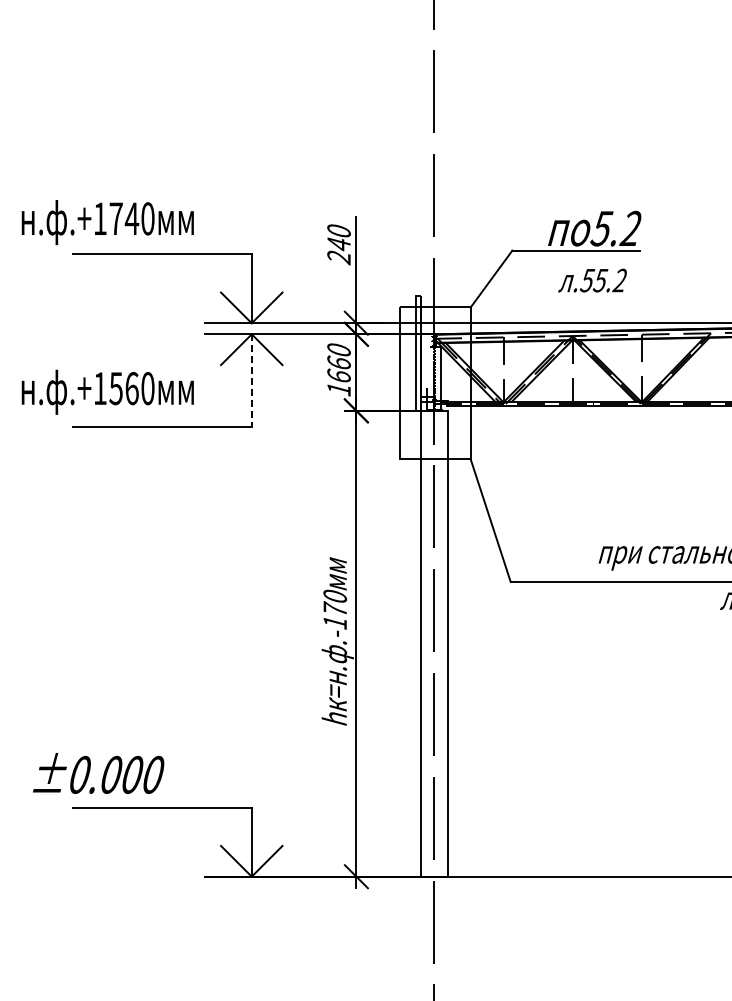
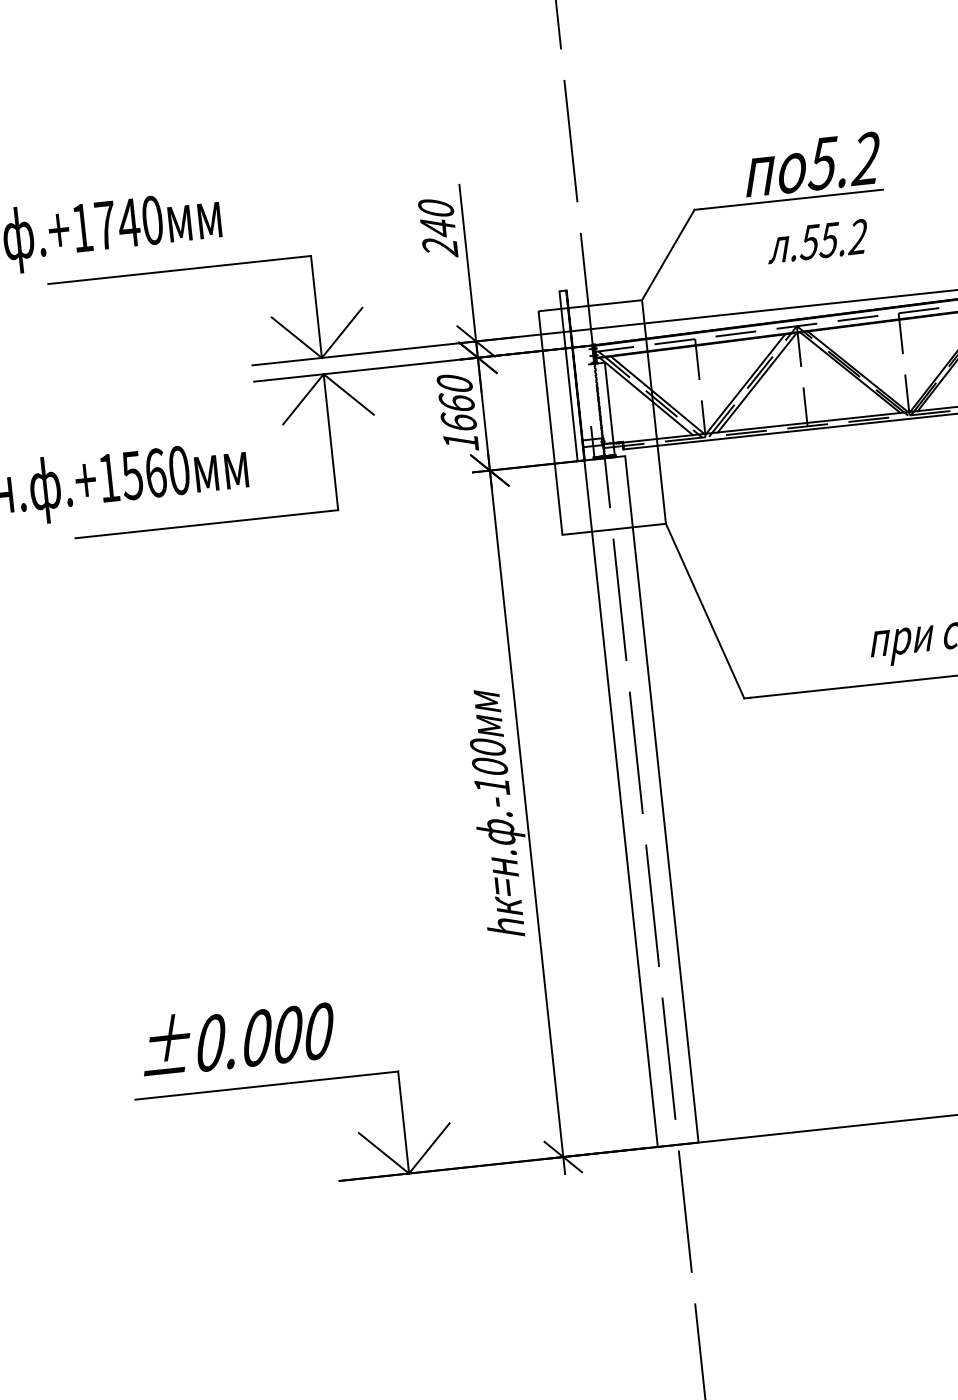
line: (251, 380) -> (330, 442), dashed -> solid
text: (335, 608) -> (490, 765), .-170 -> .-100
text: (98, 773) -> (237, 1038), moved

